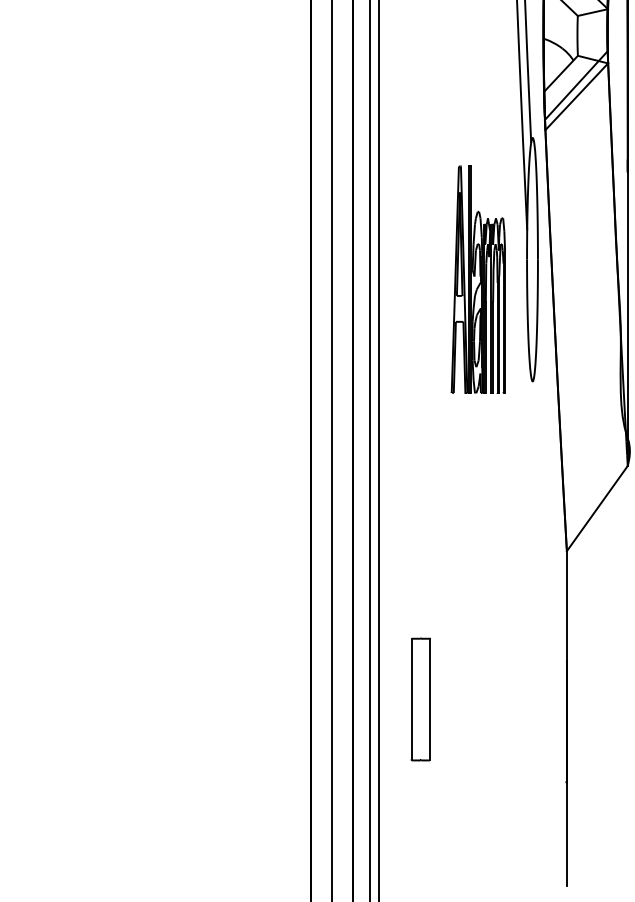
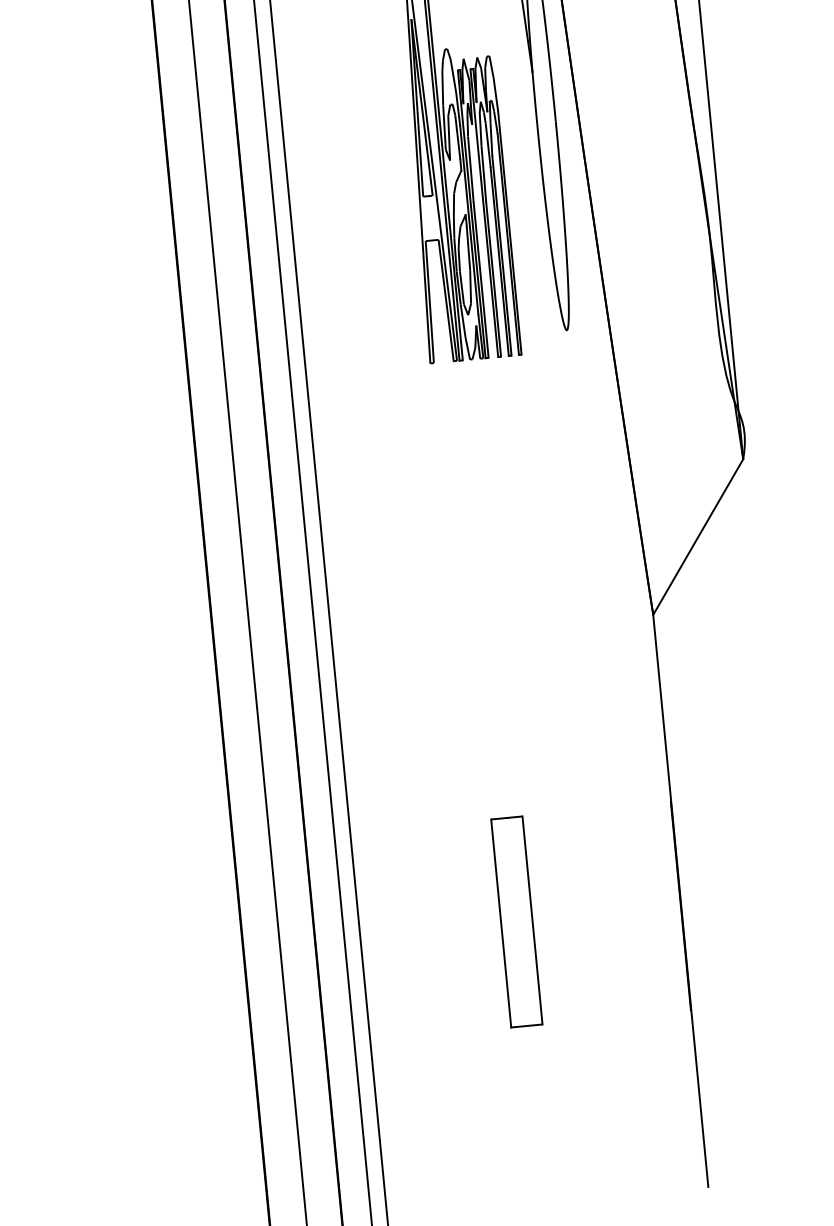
part: (420, 699) -> (516, 921), moved

